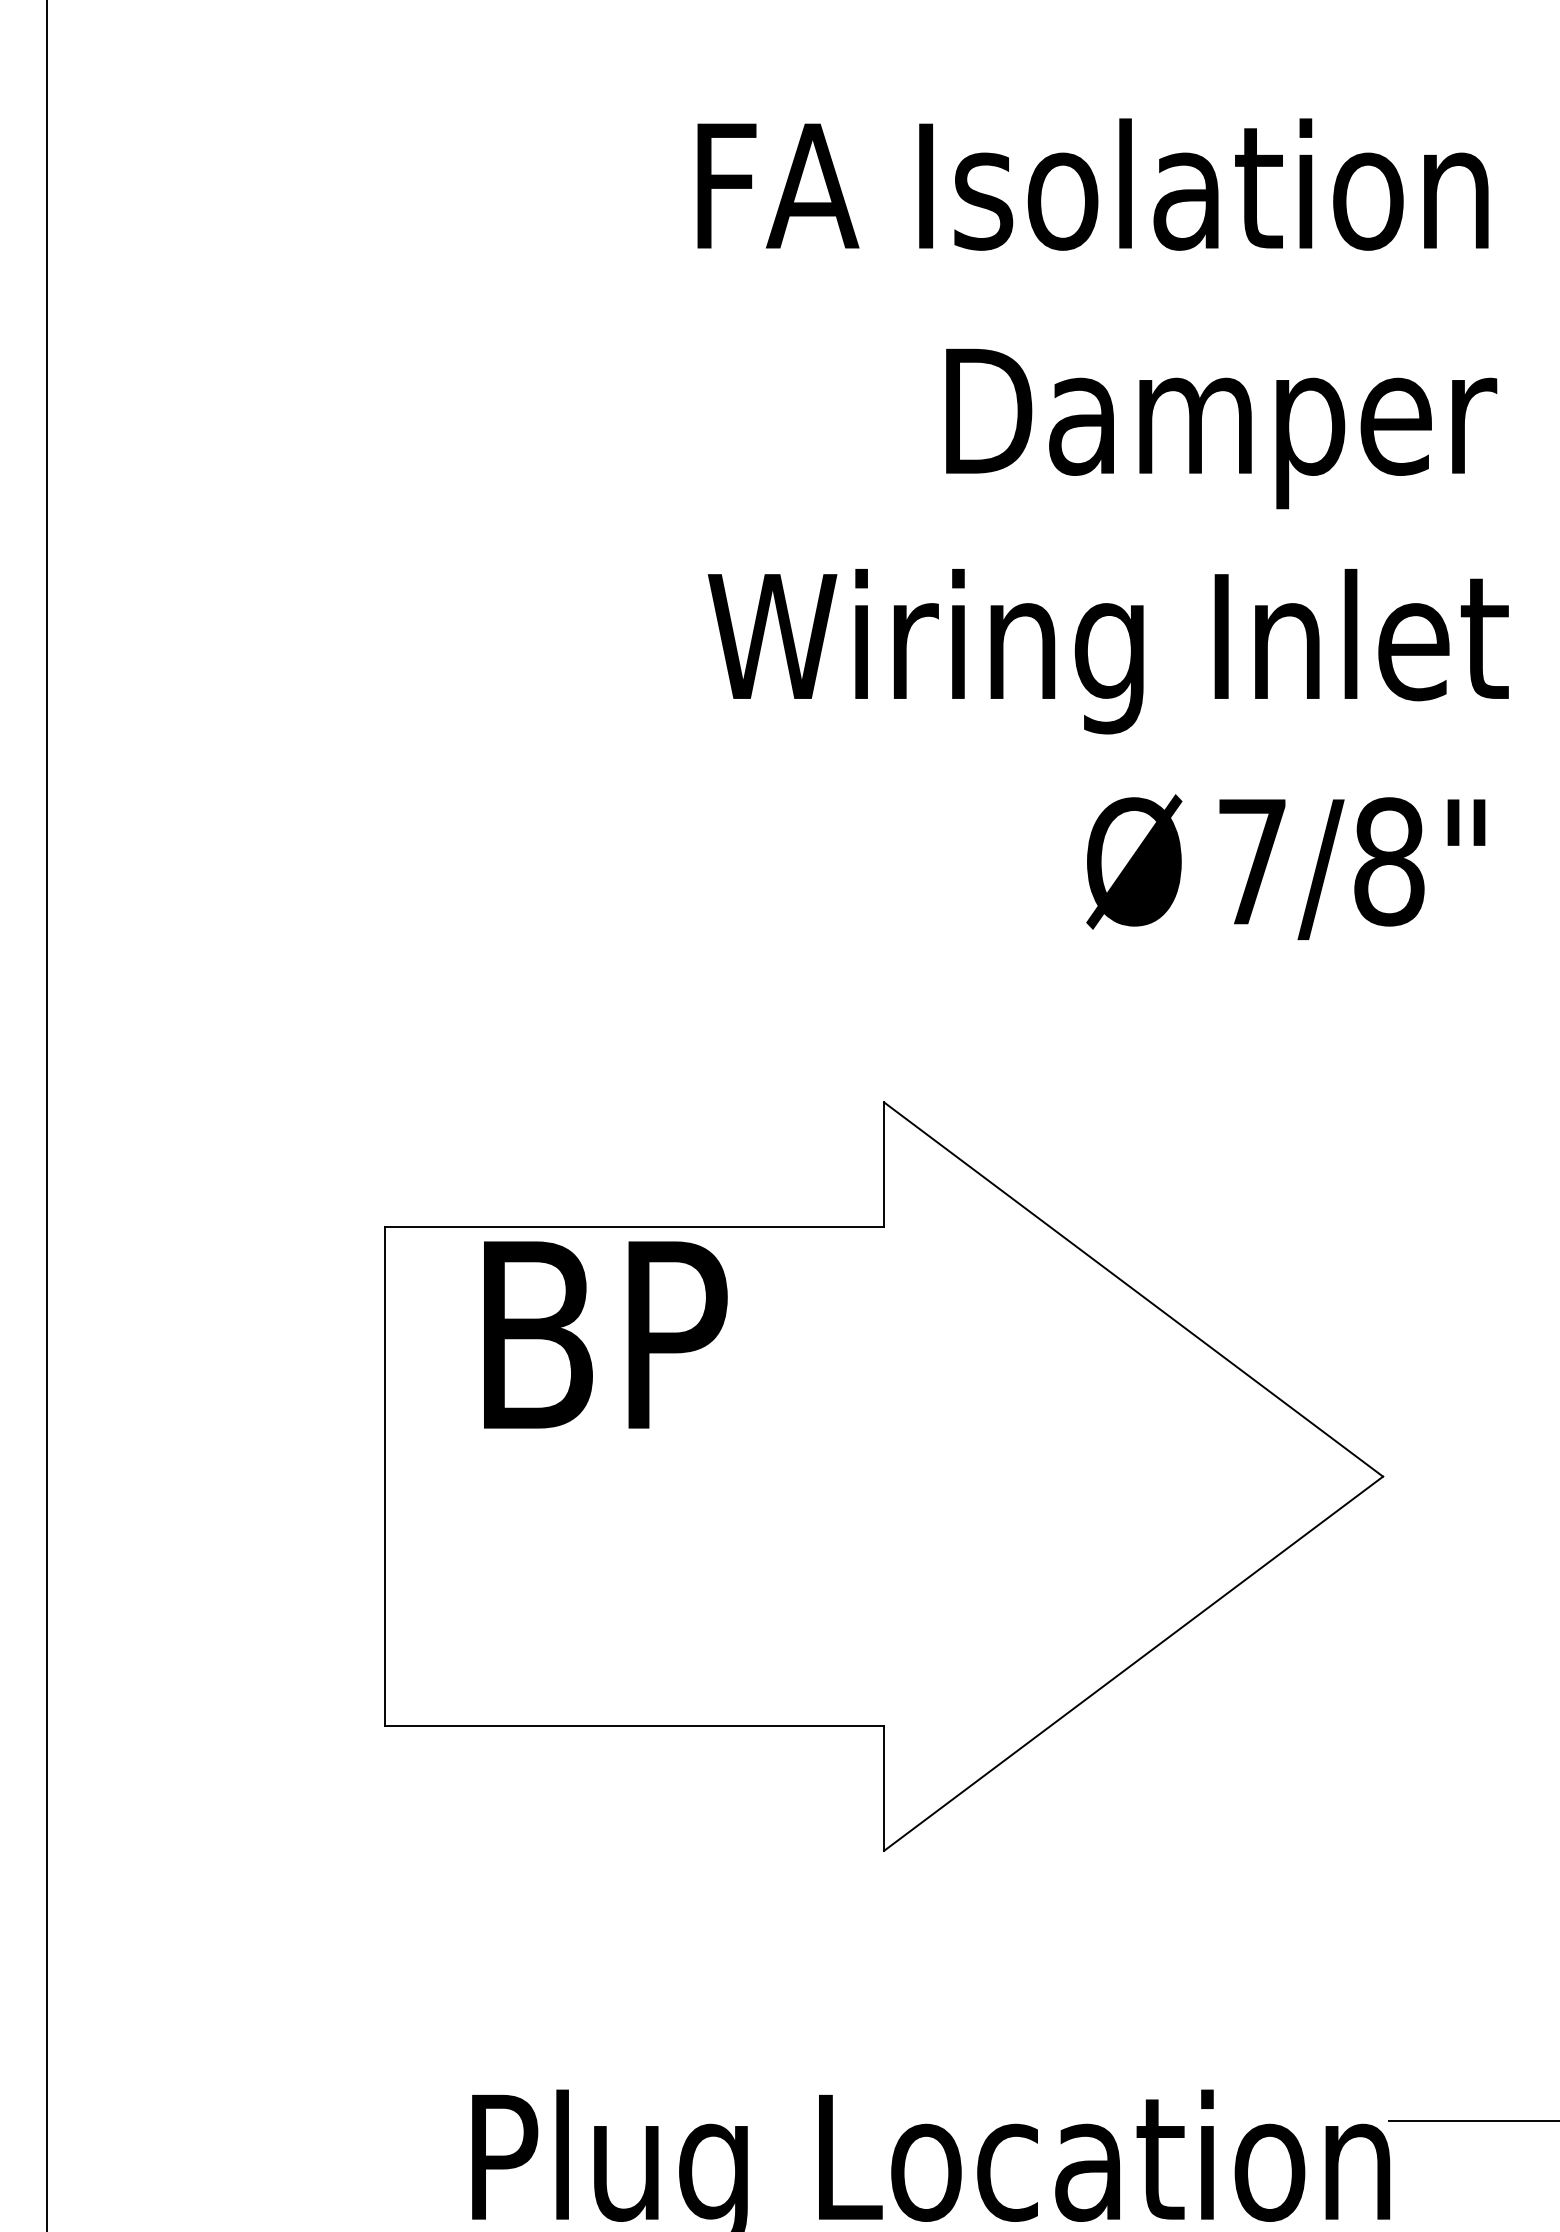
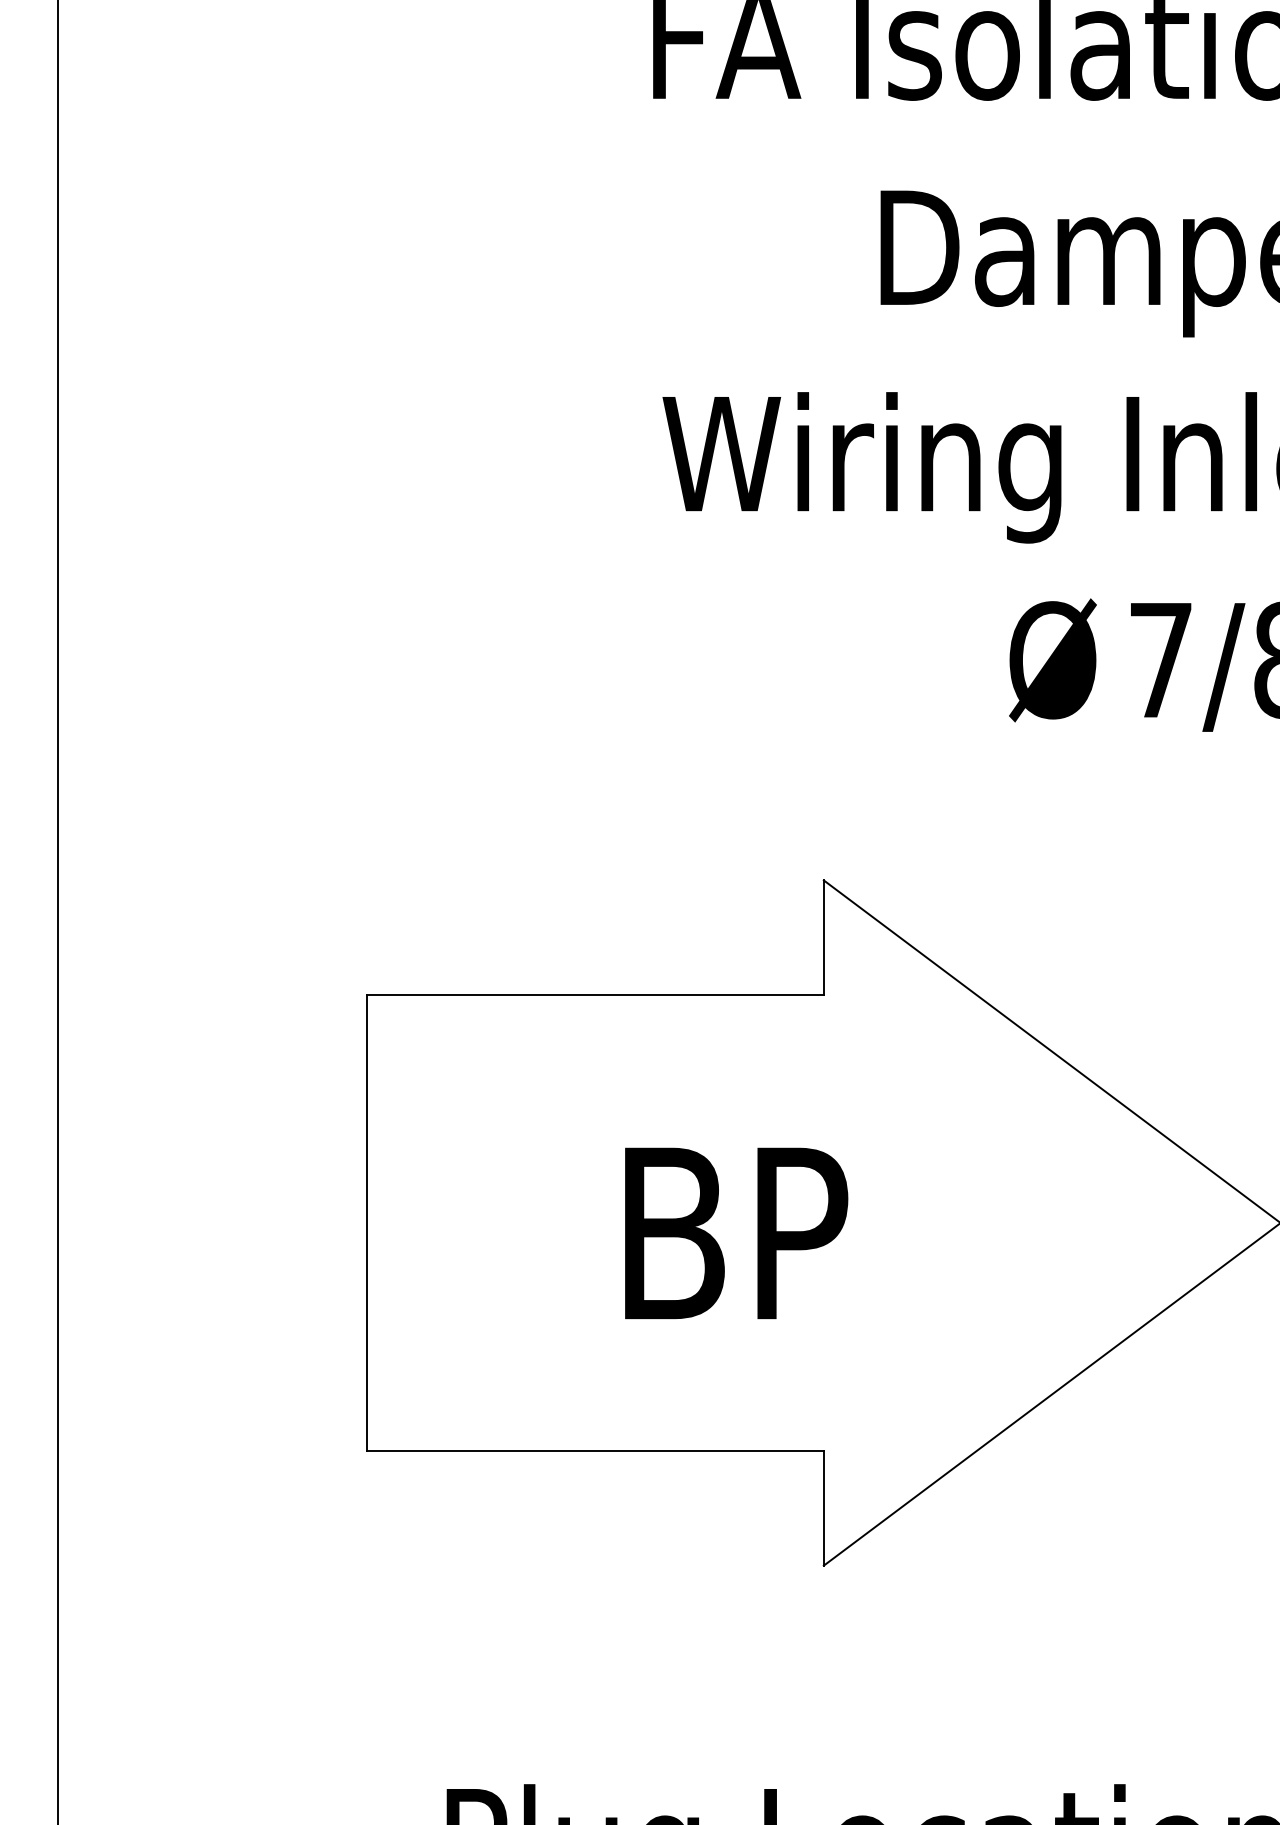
text: (605, 1334) -> (736, 1232), moved

